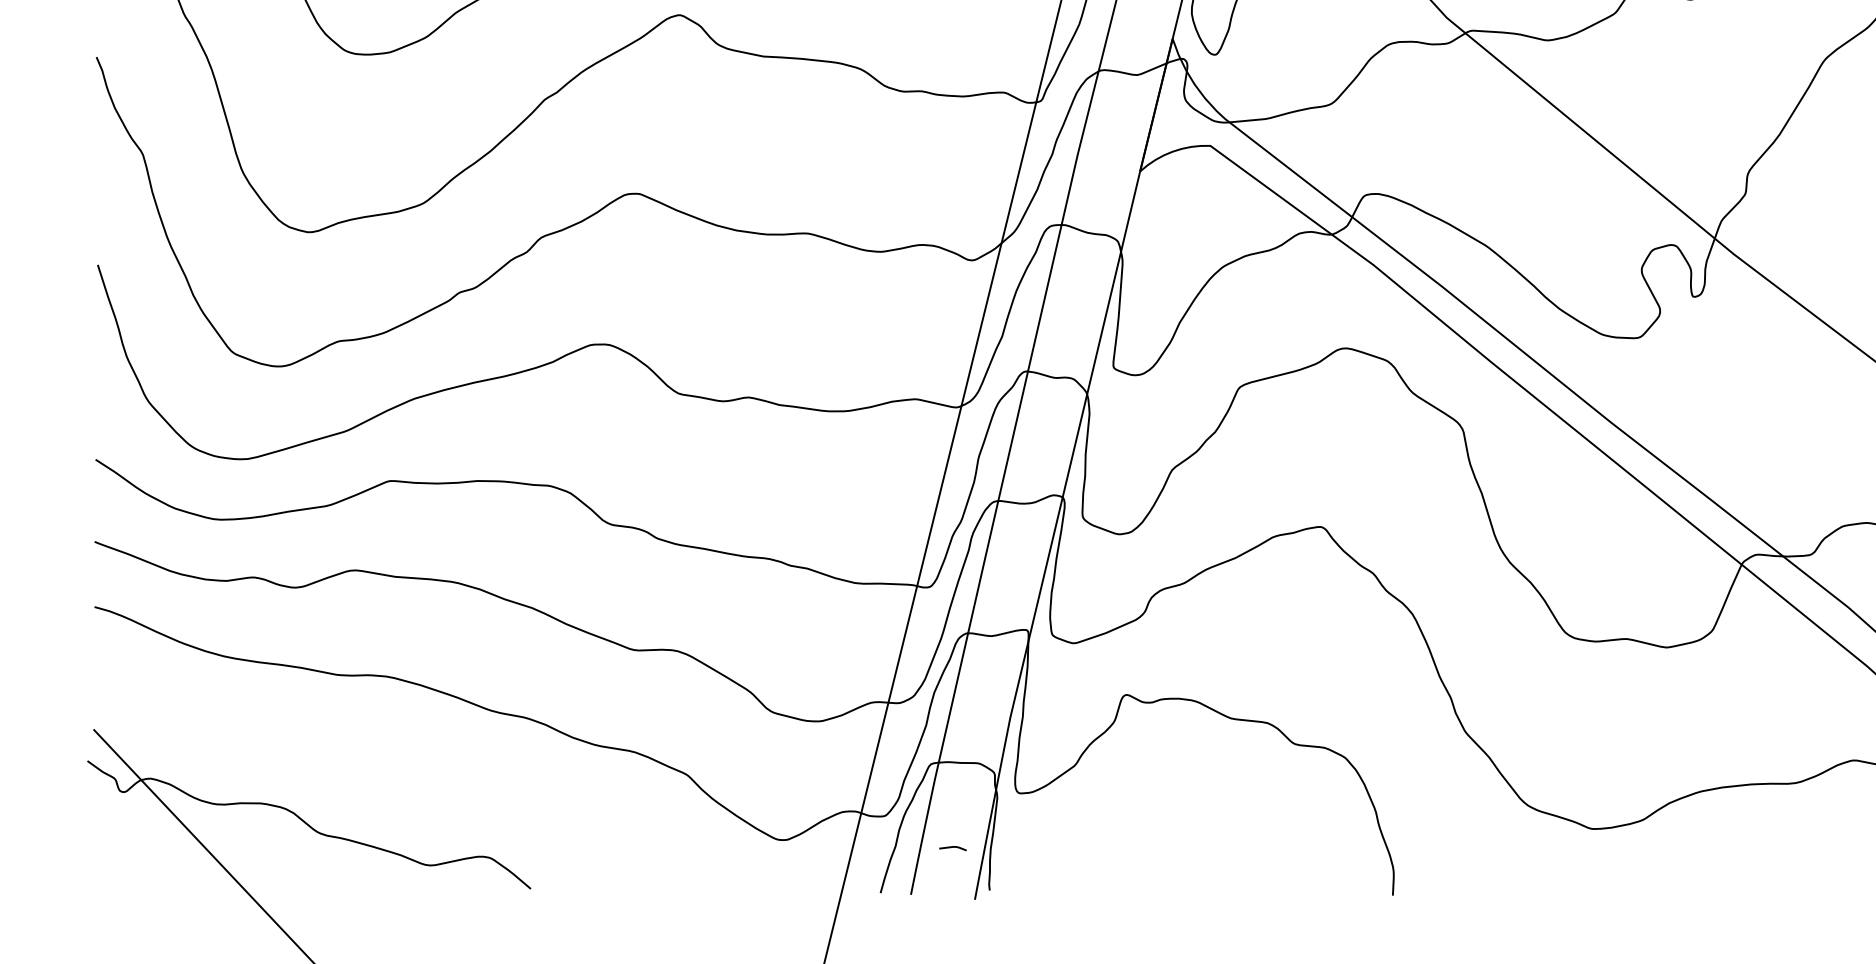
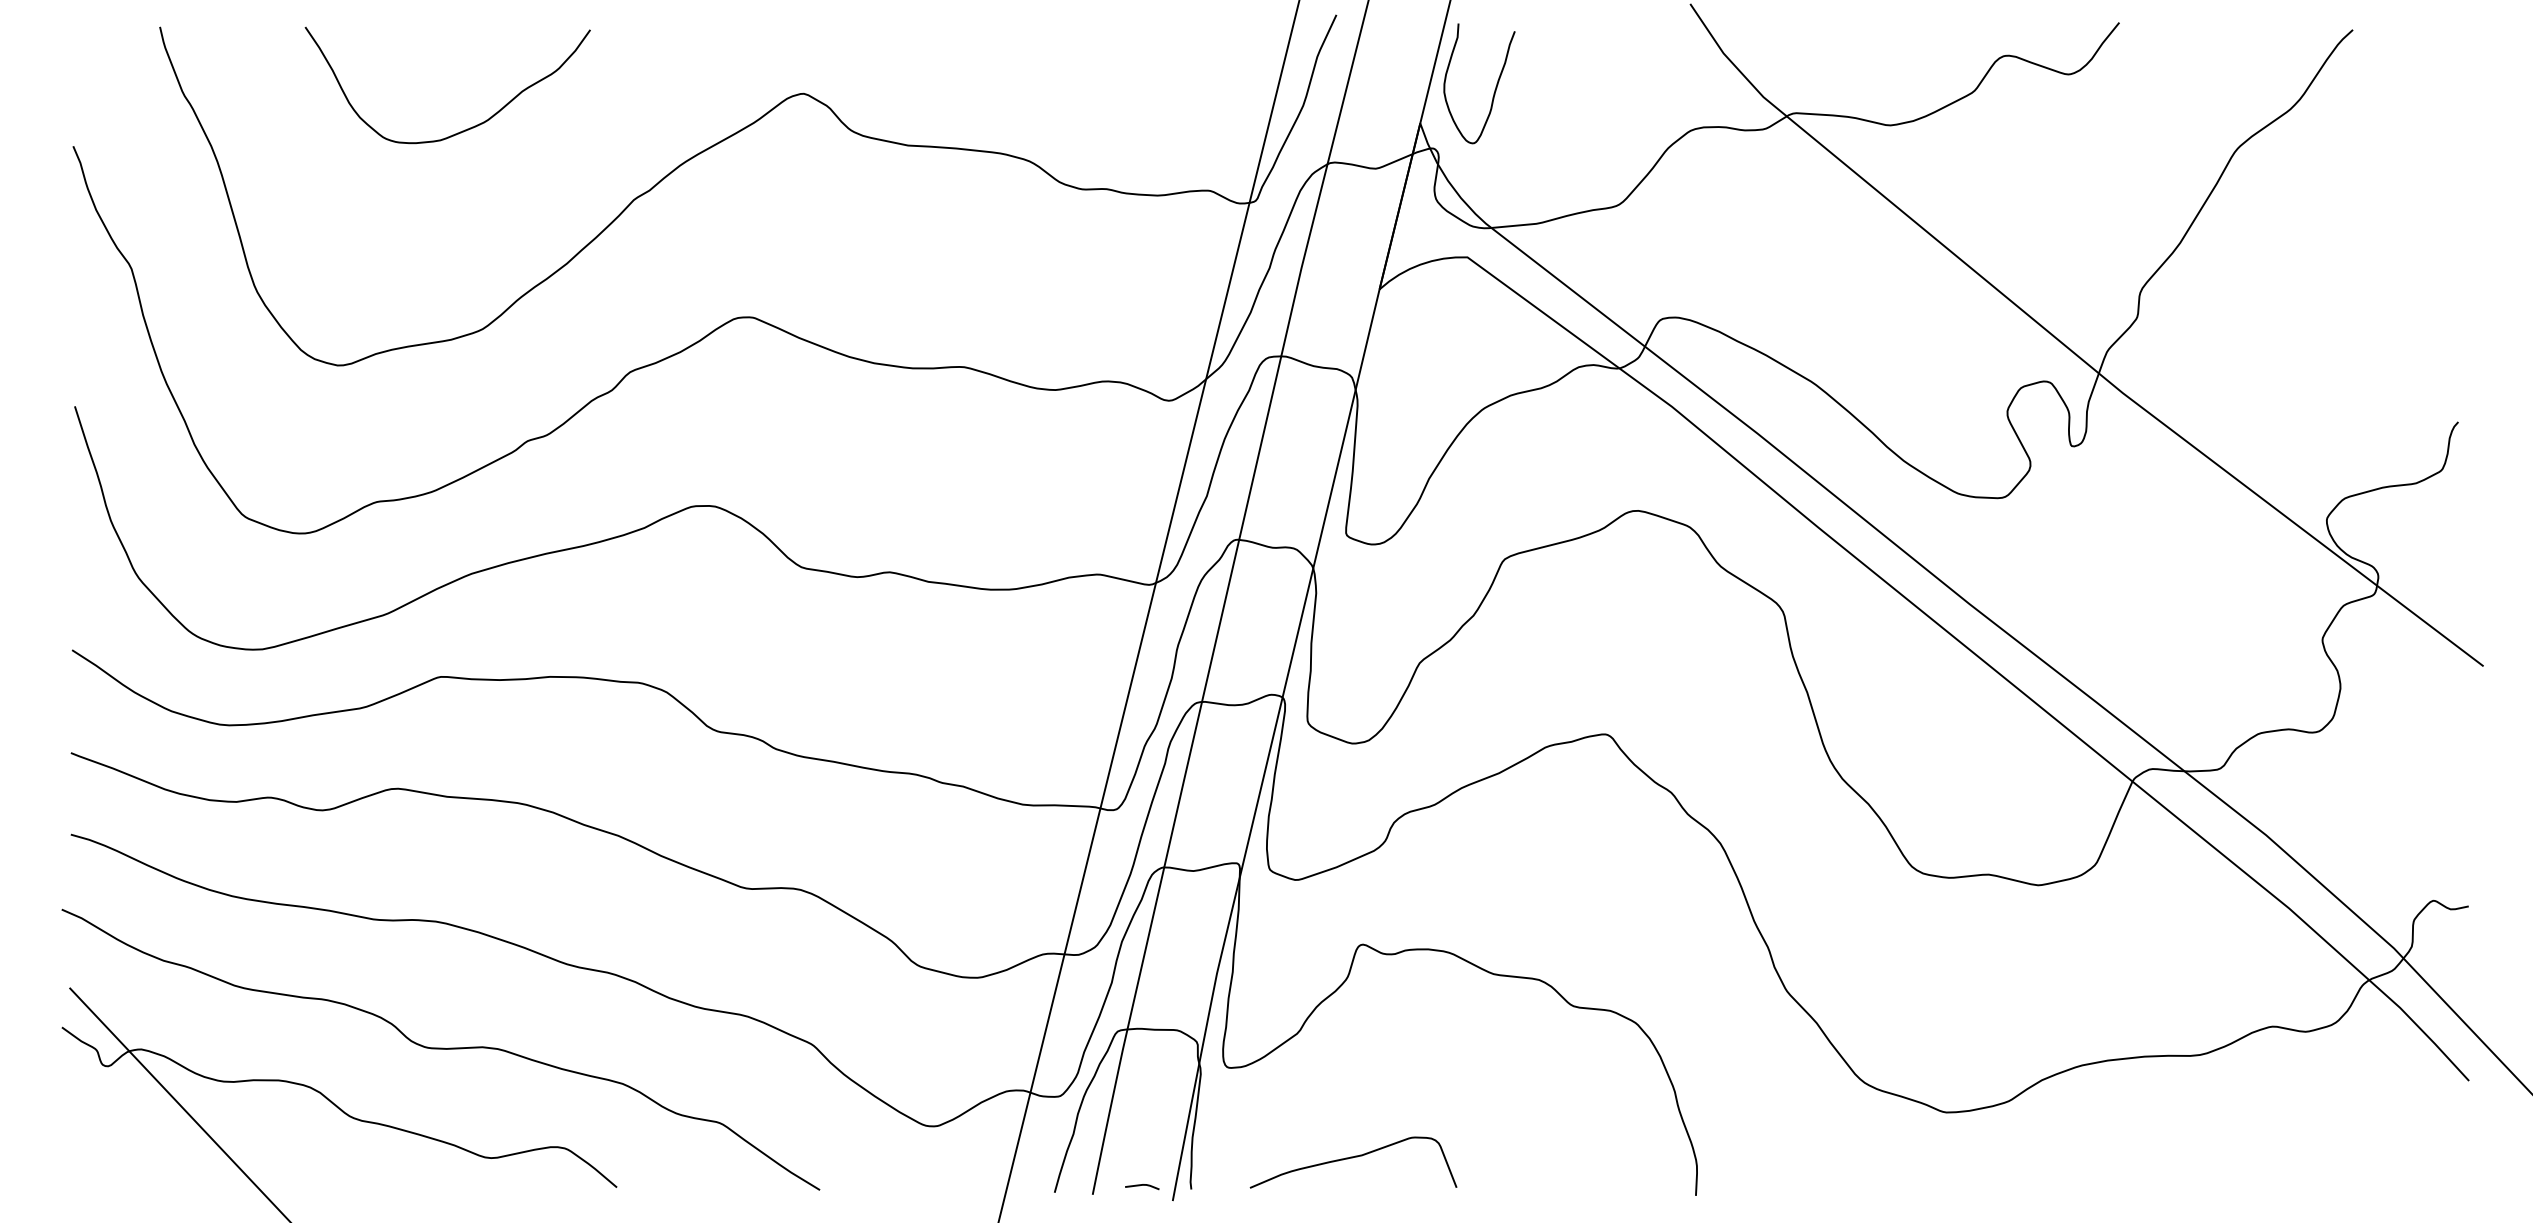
curve: (389, 778) -> (440, 1049), added
line: (953, 847) -> (1142, 1185), moved
curve: (1118, 865) -> (1352, 1158), added

